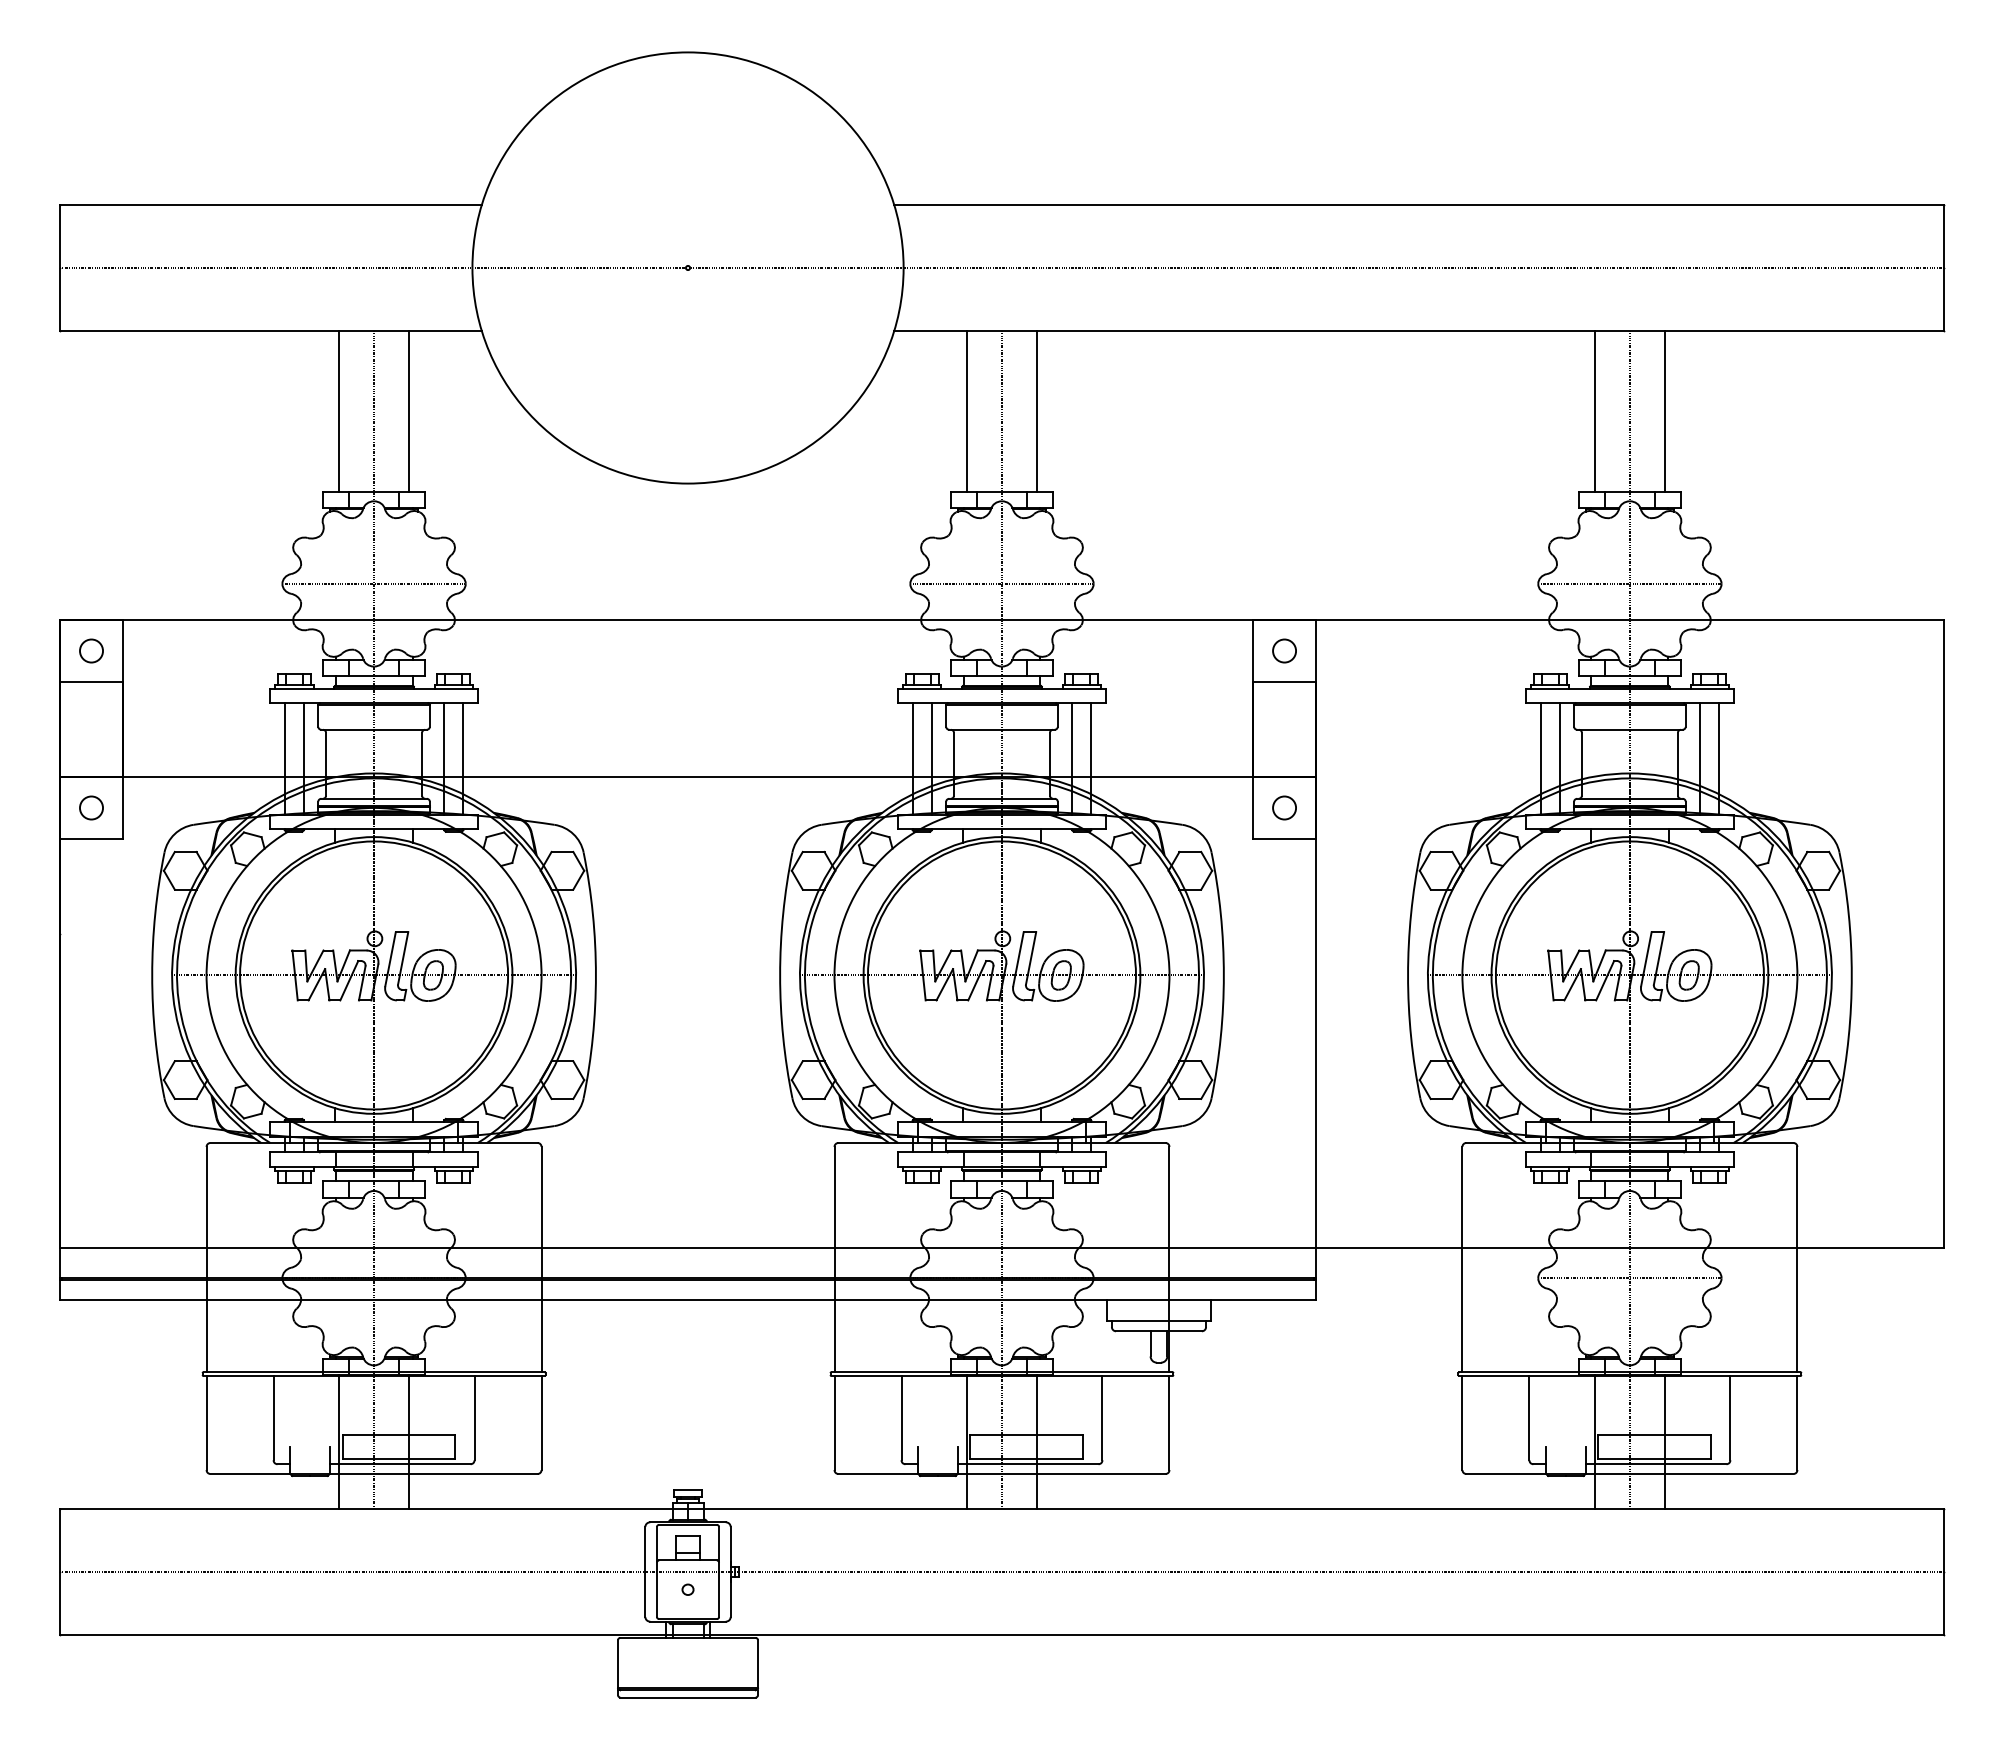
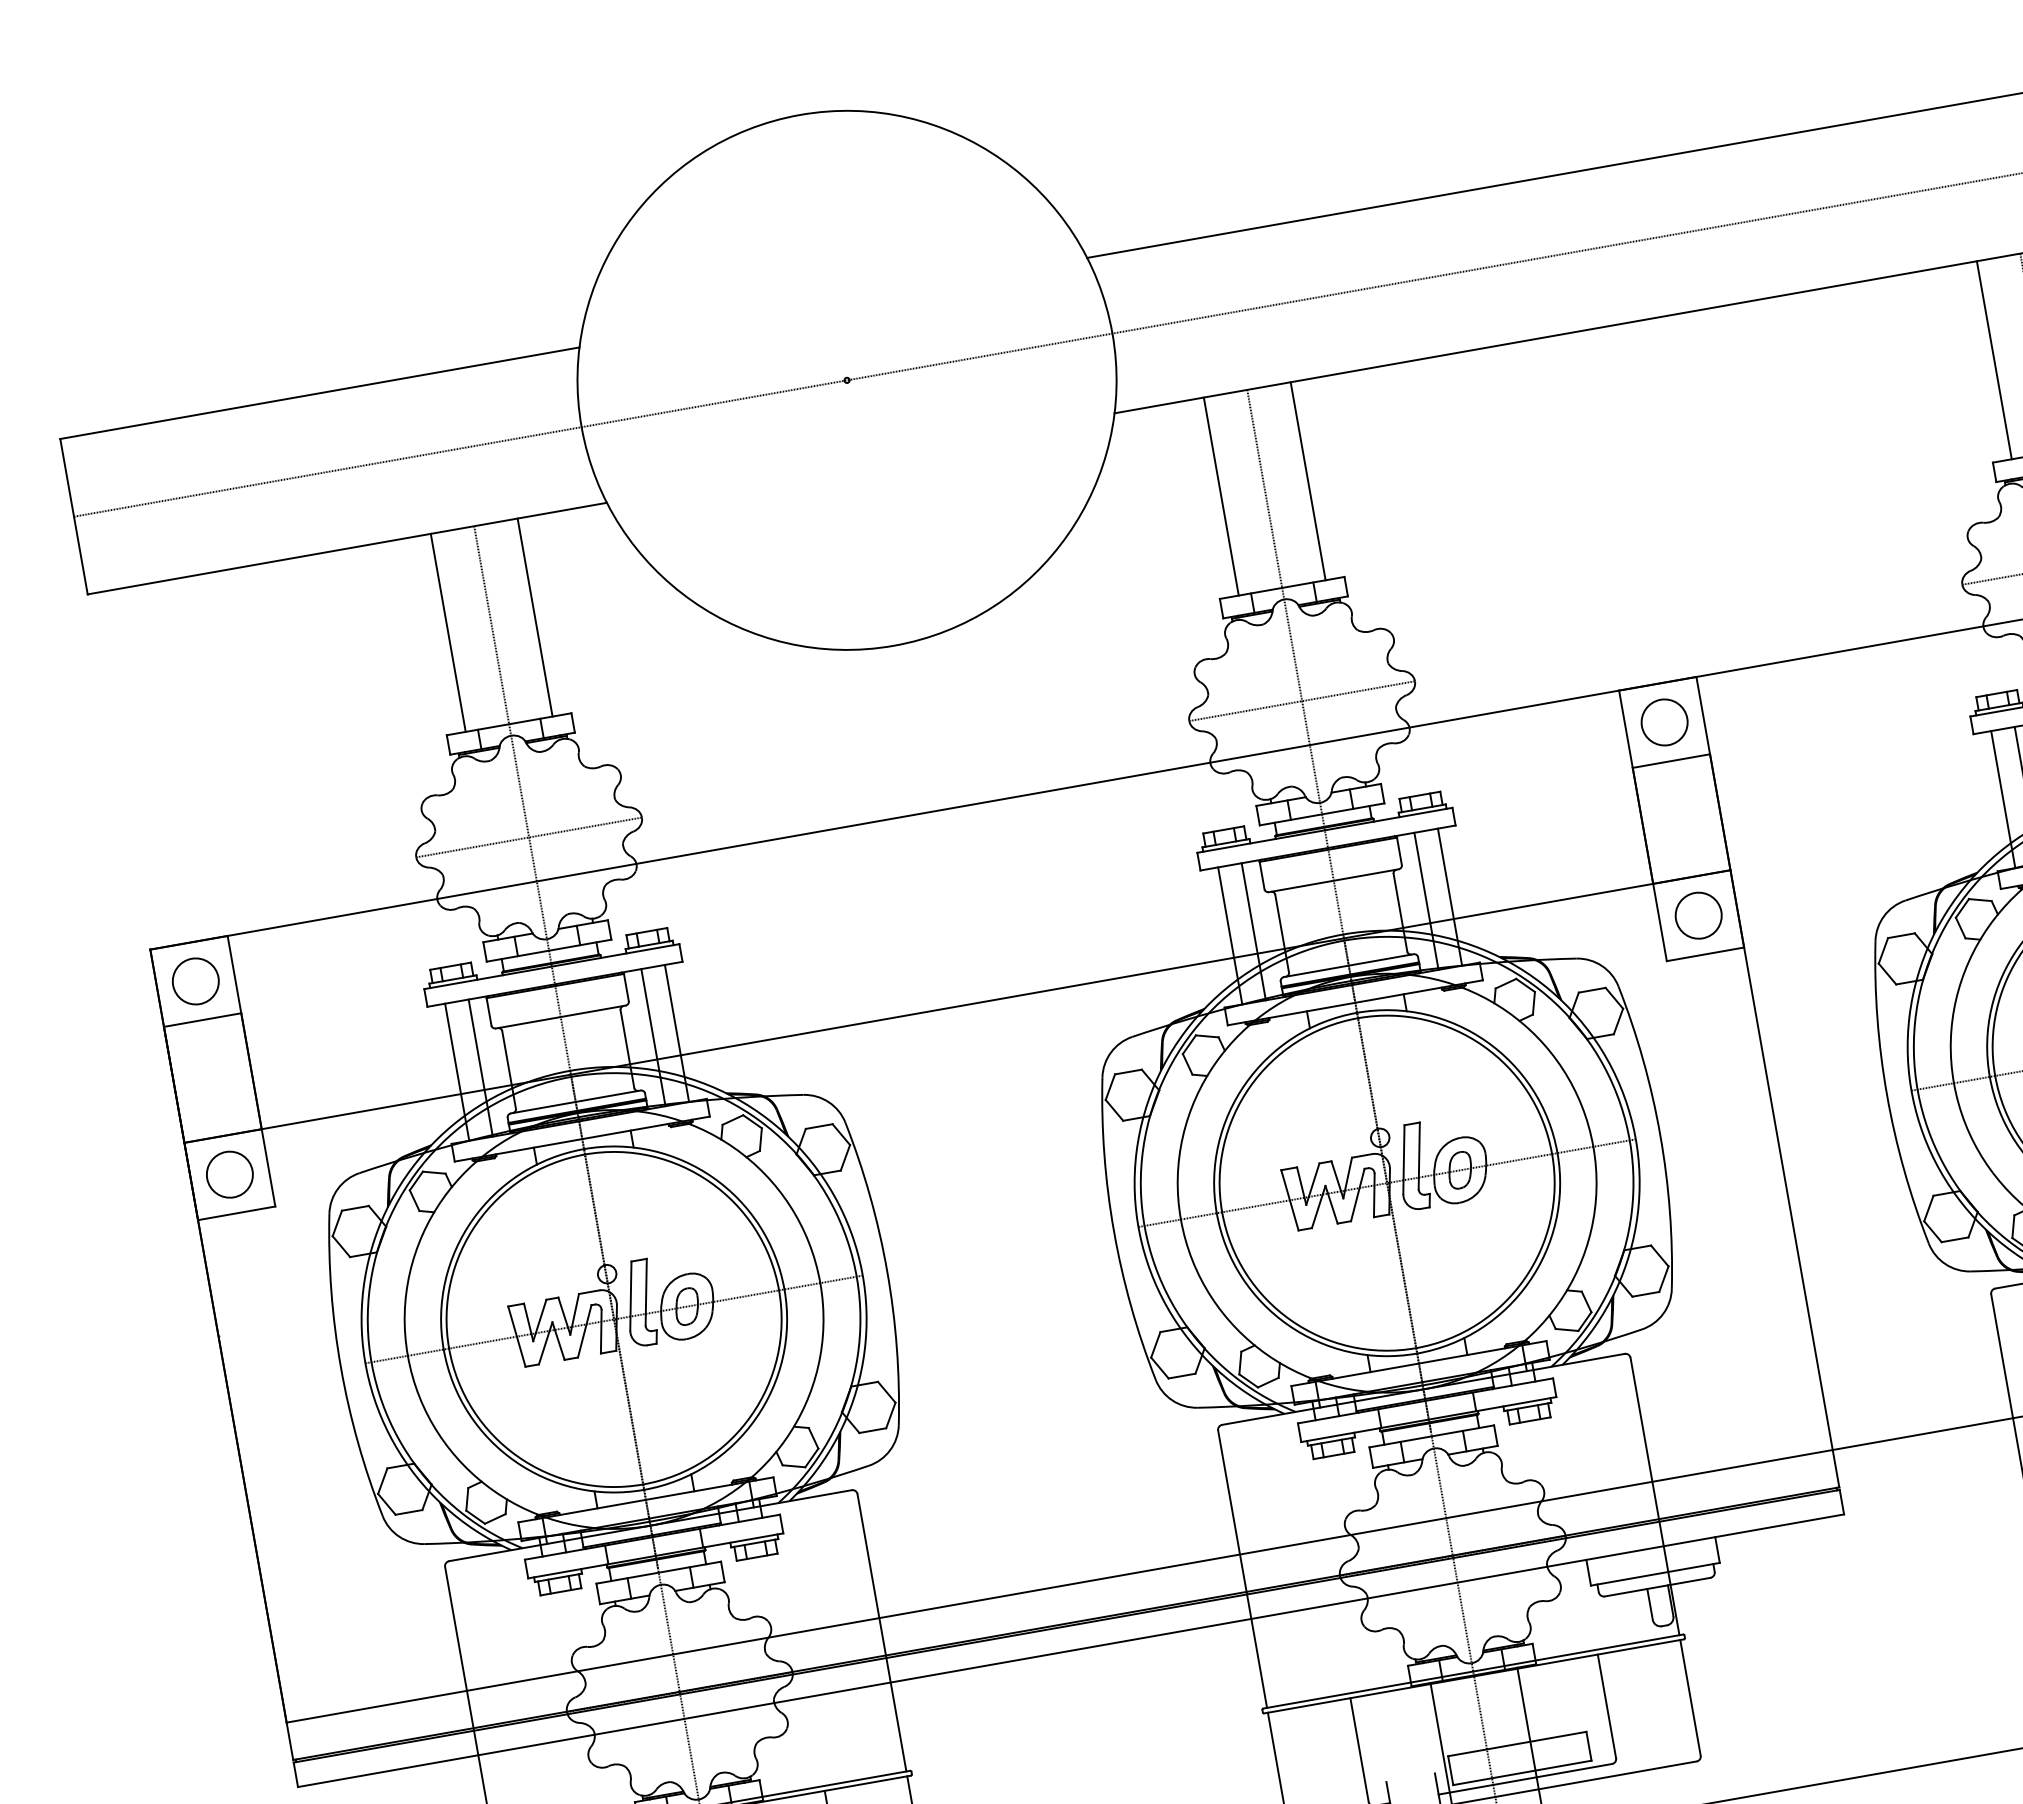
circle: (91, 650) -> (195, 980), size x1.6
circle: (1284, 650) -> (1664, 721), size x1.6
circle: (91, 807) -> (229, 1174), size x1.6
circle: (1284, 807) -> (1698, 915), size x1.6

